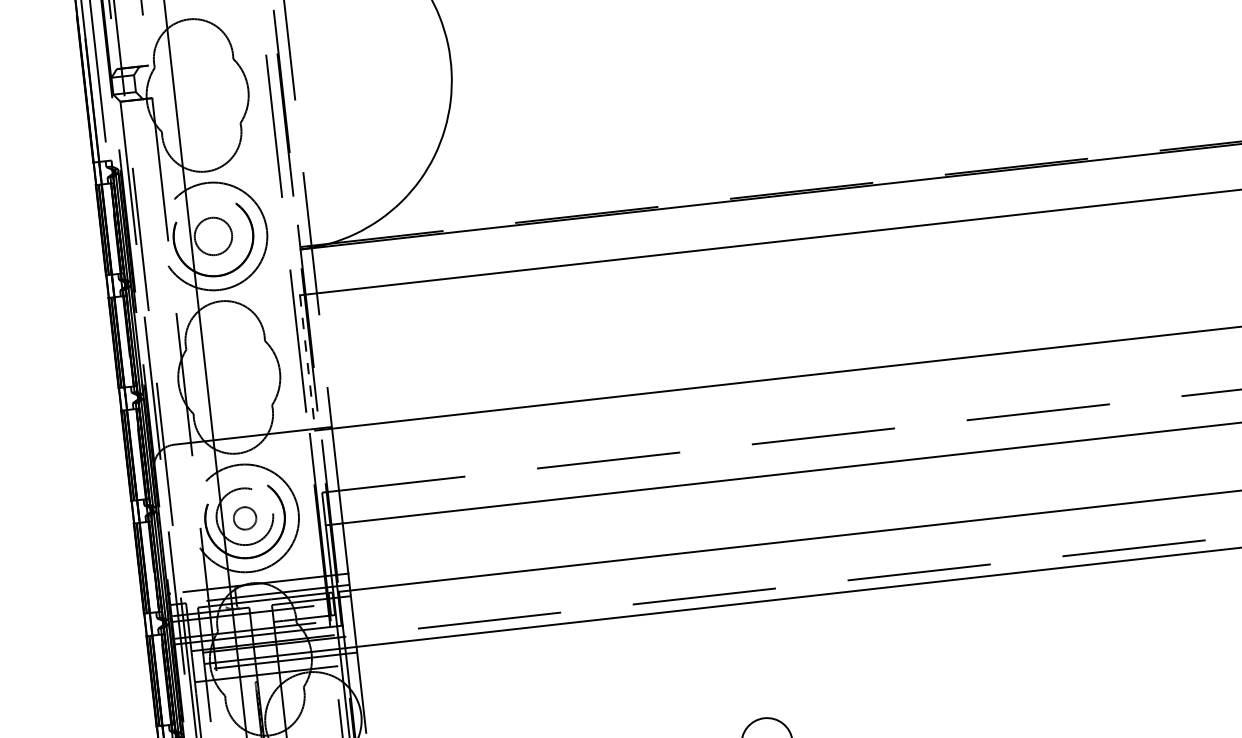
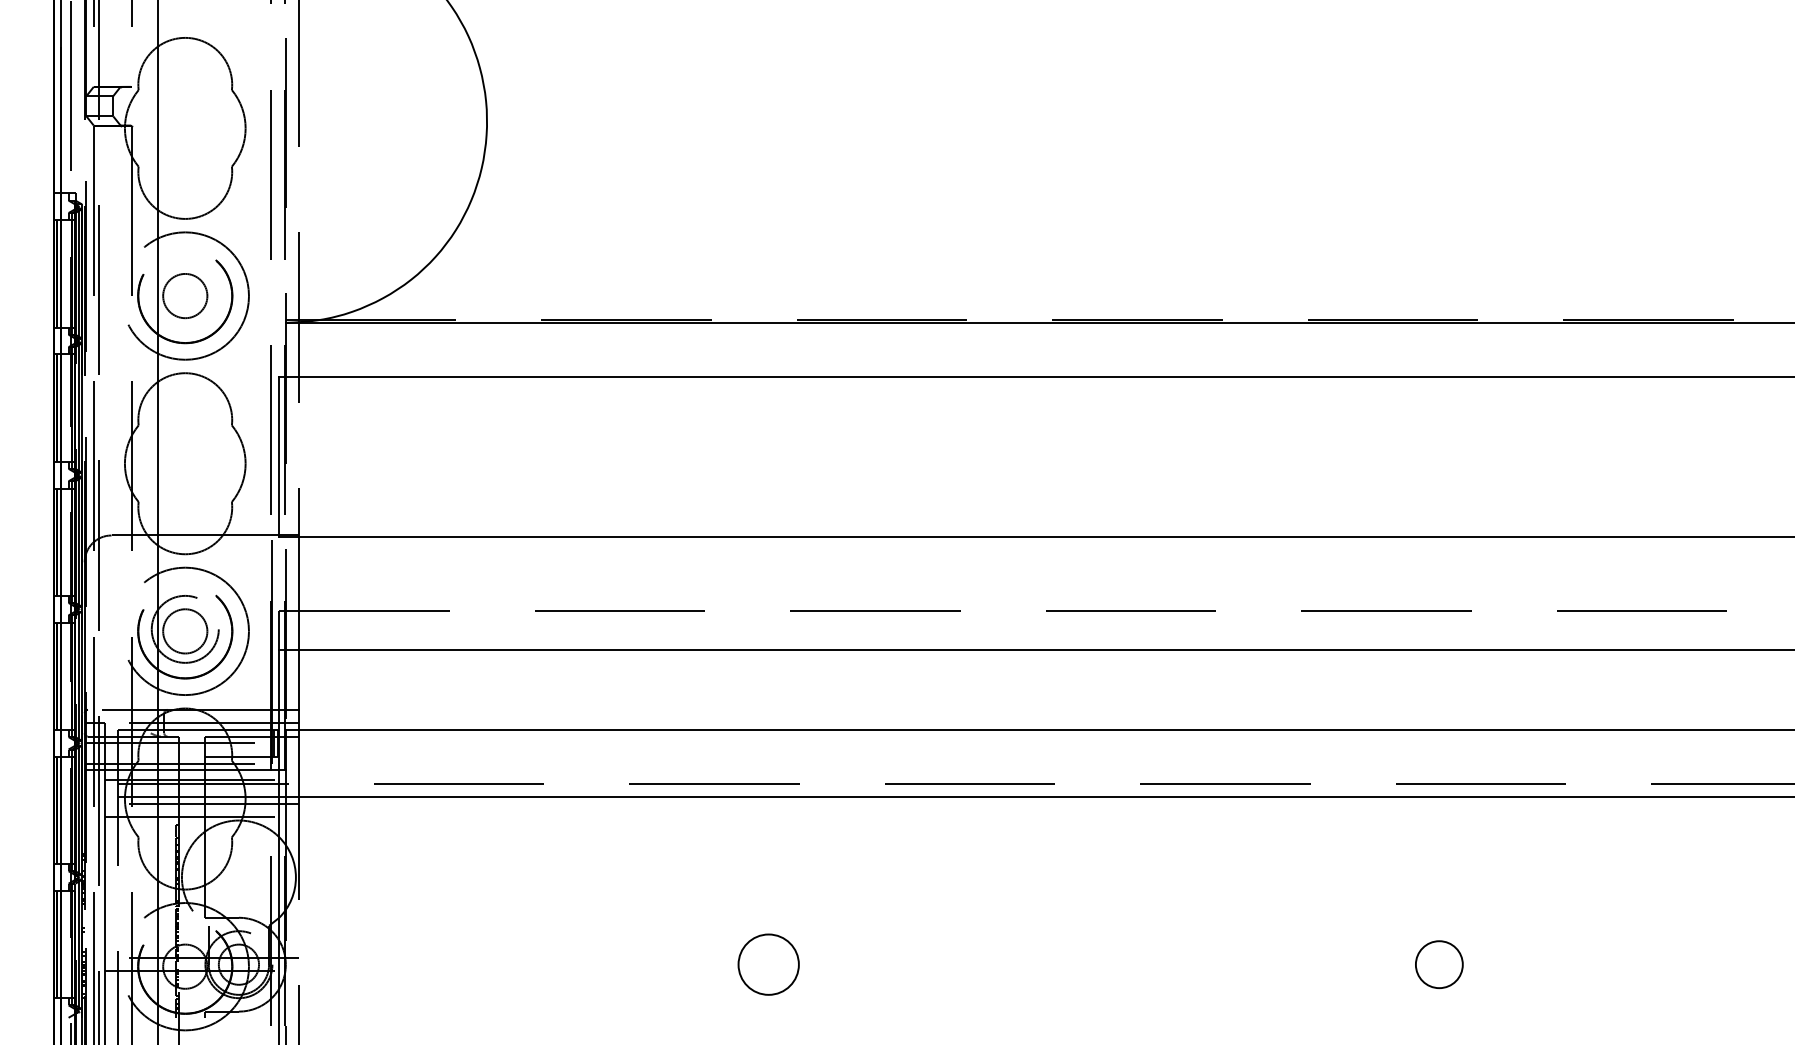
line: (307, 363) -> (279, 457), dashed -> solid
circle: (245, 518) -> (185, 631), size x1.67

